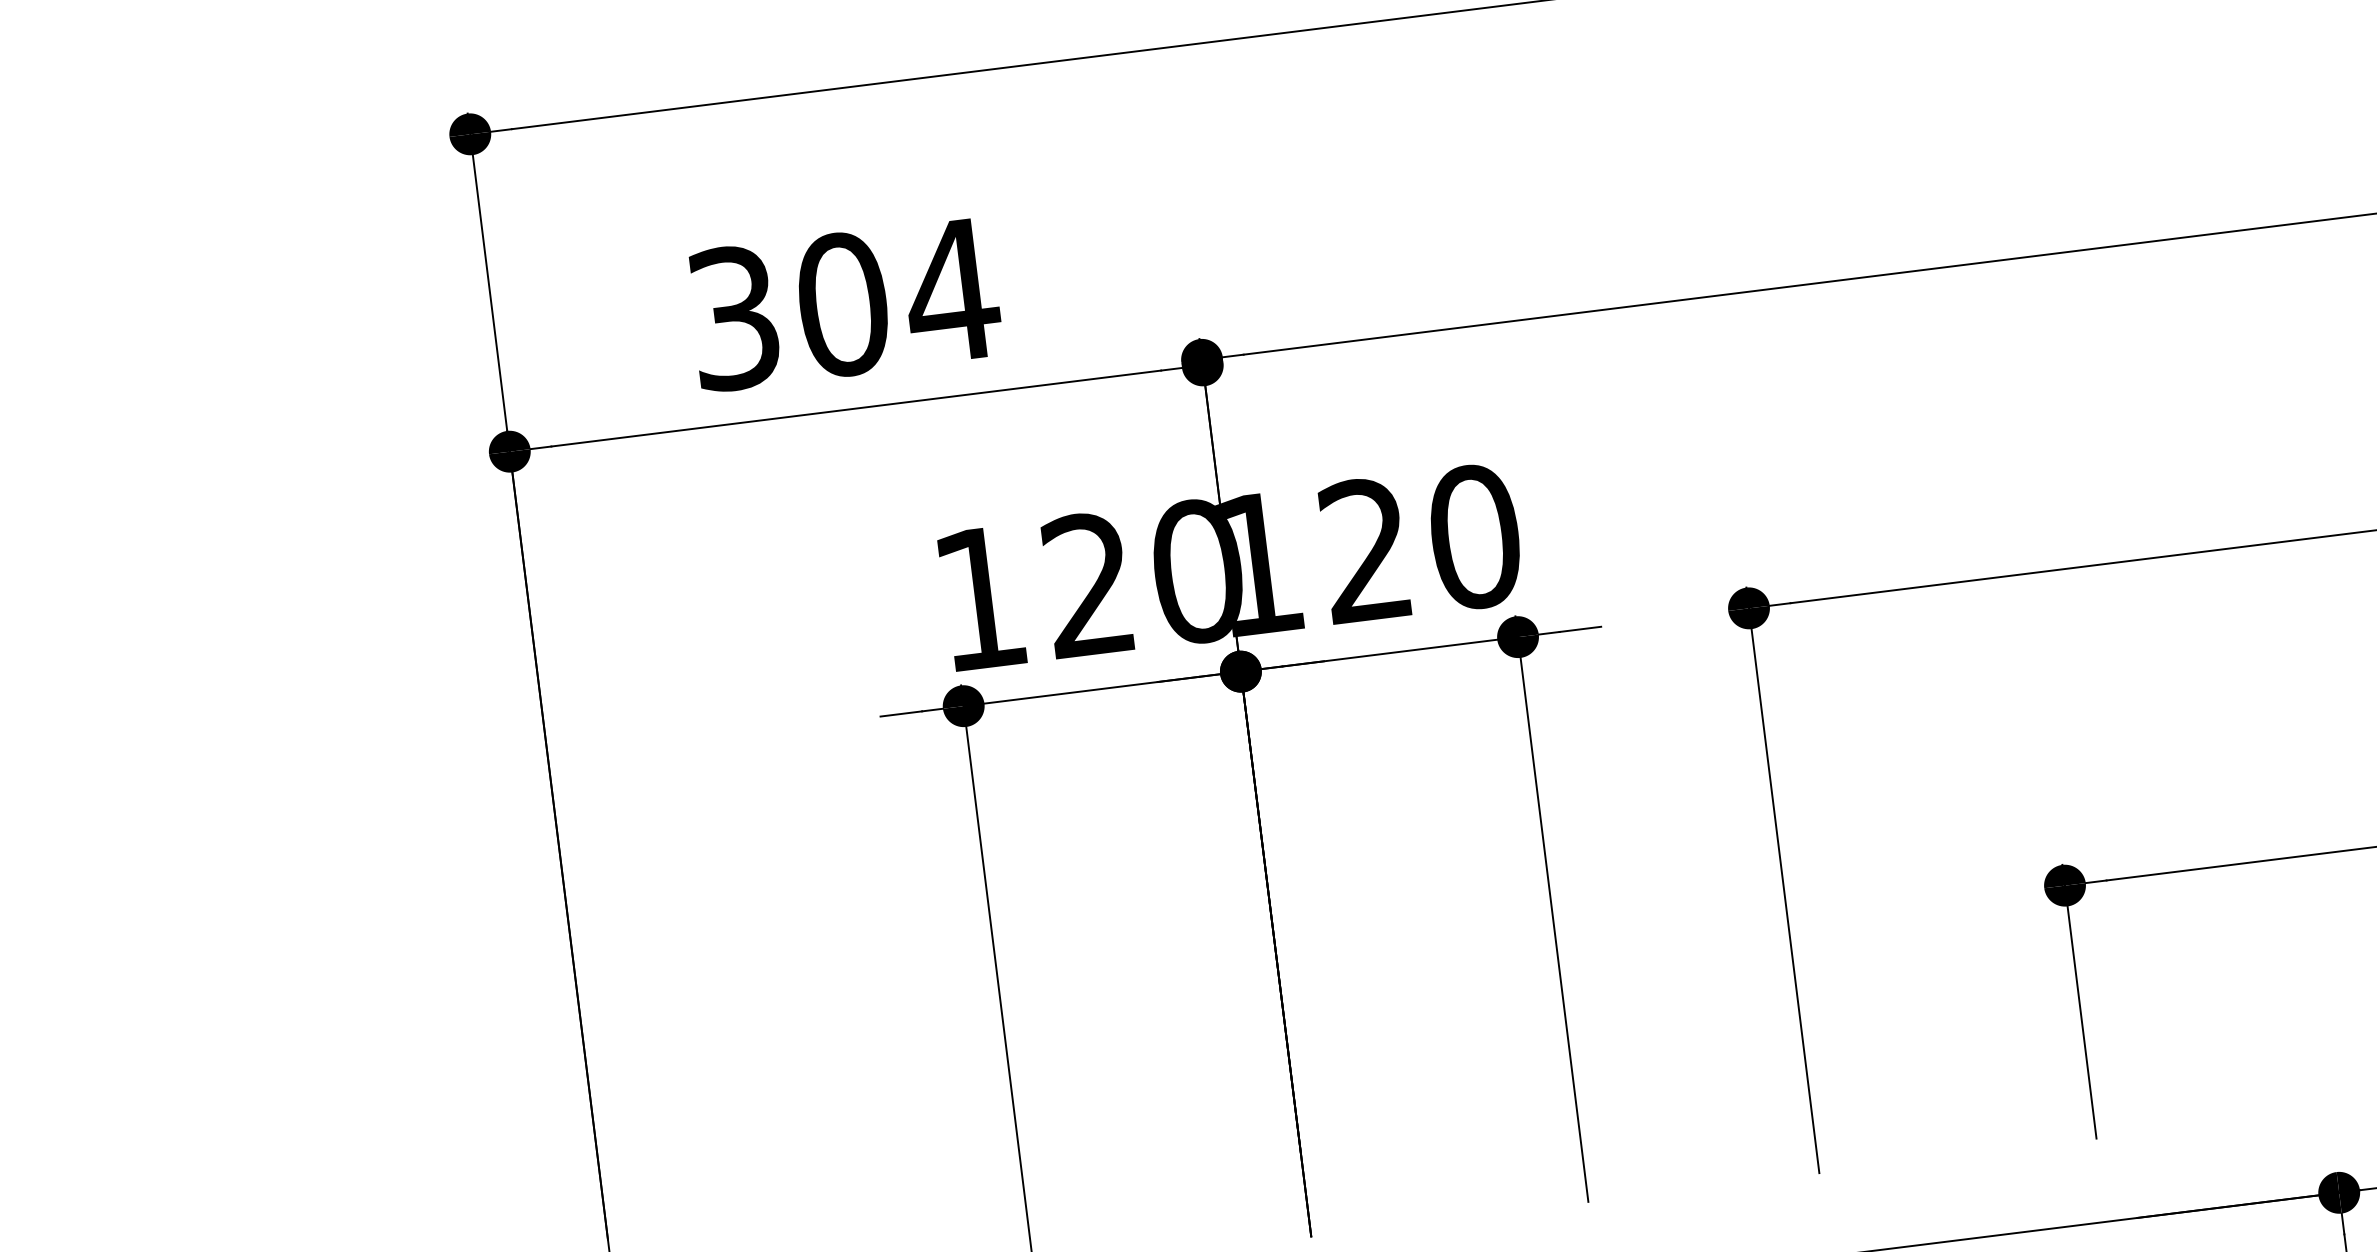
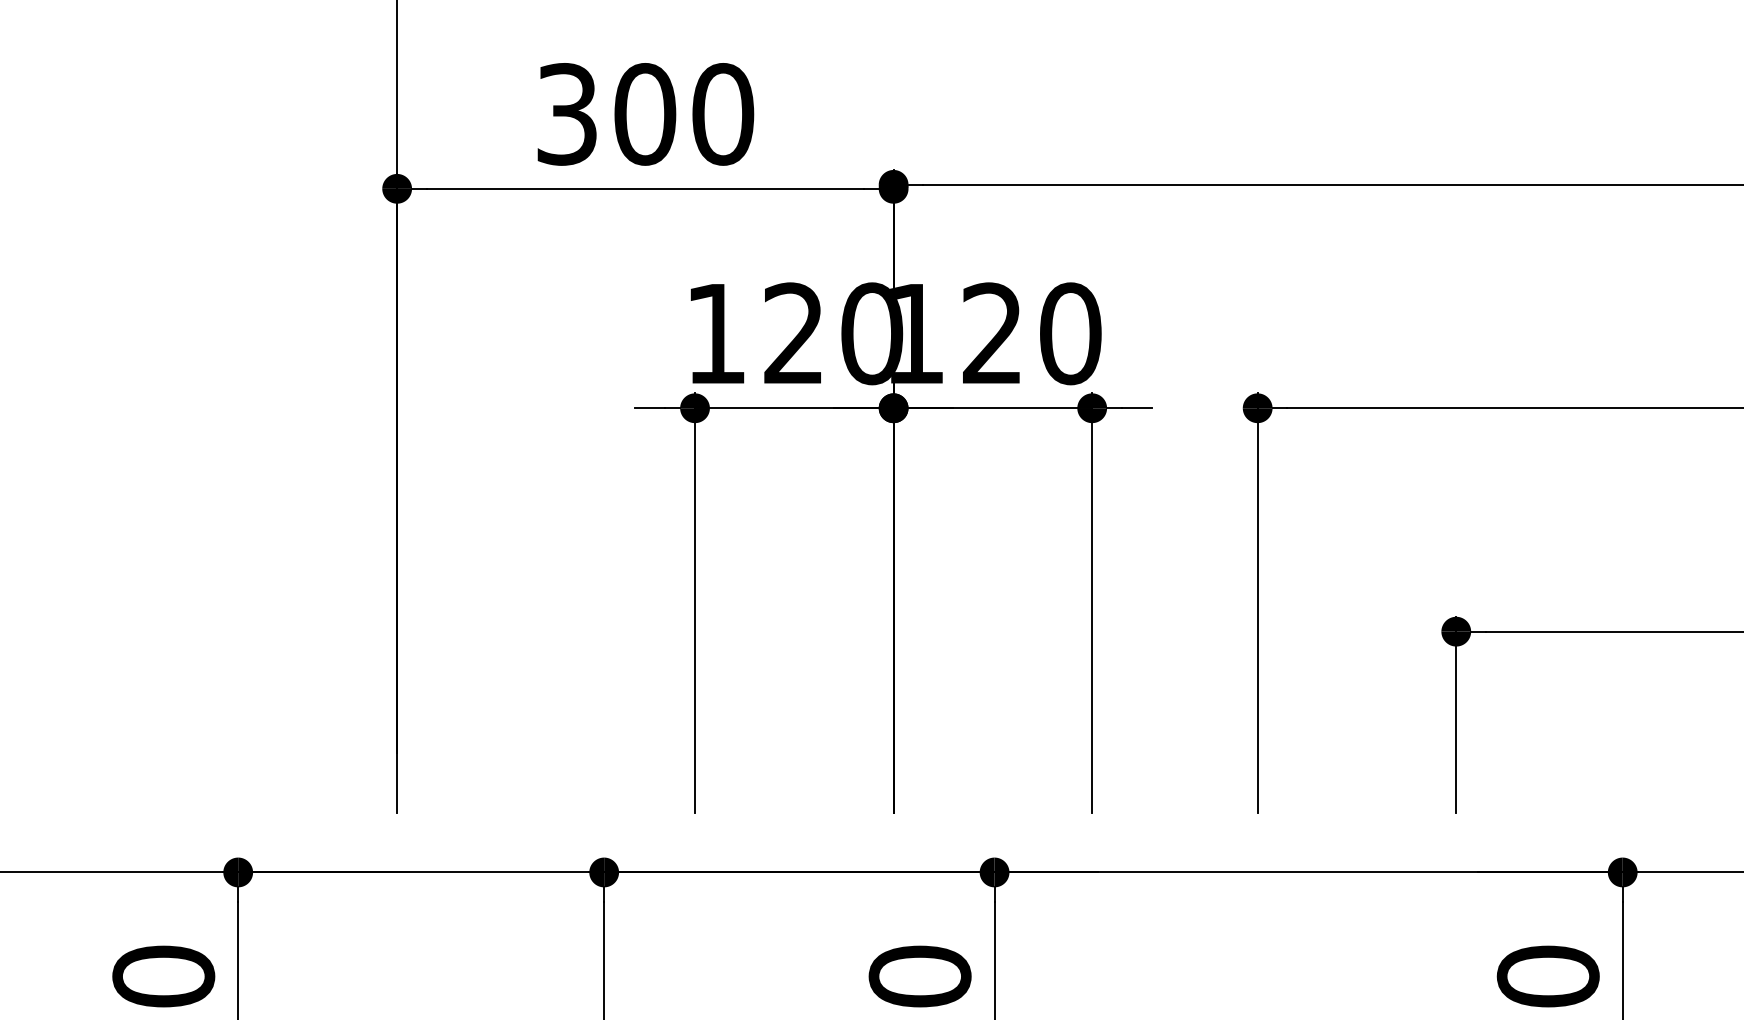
text: (950, 291) -> (722, 114), 304 -> 300

